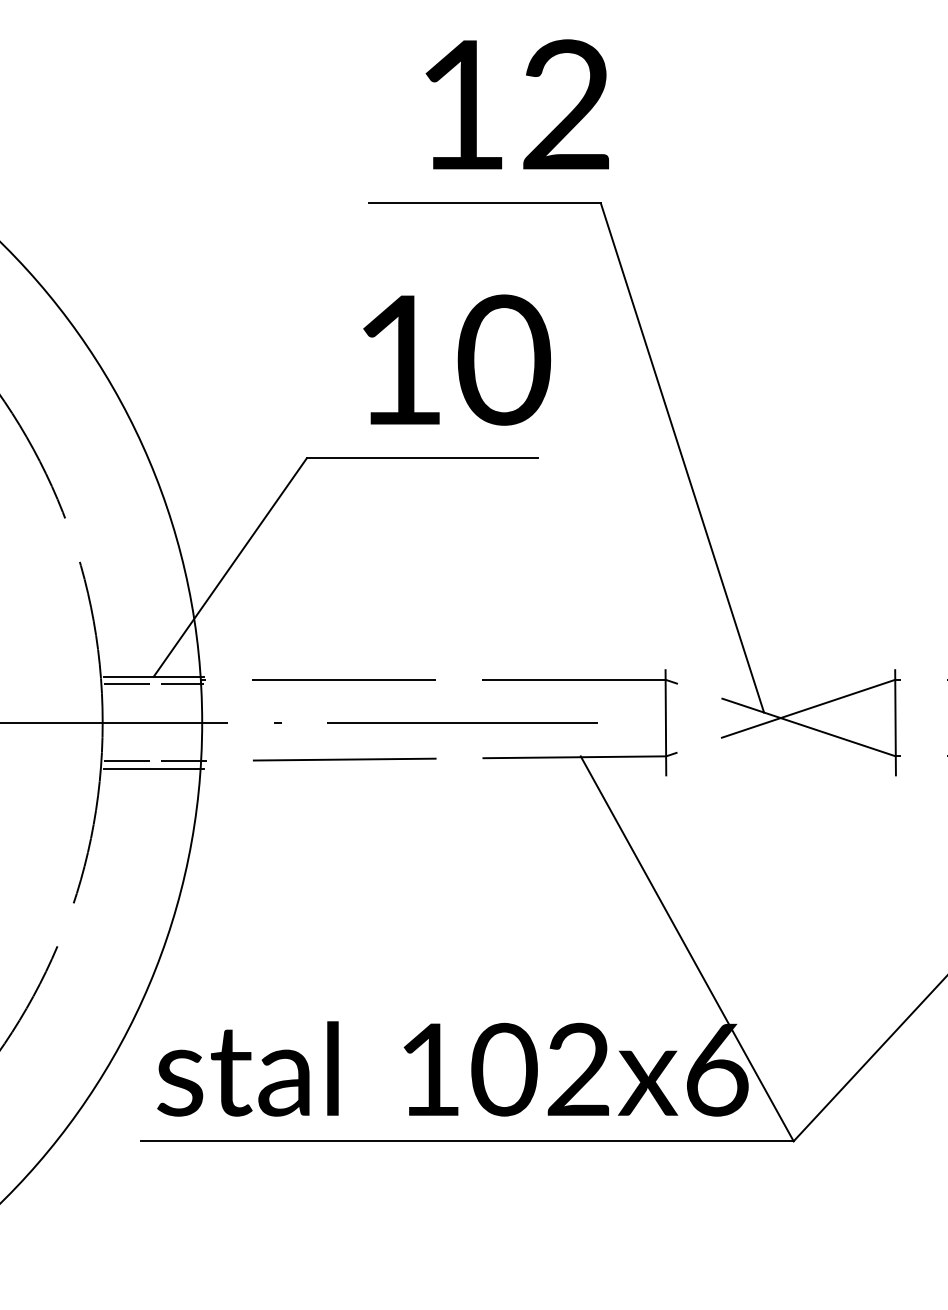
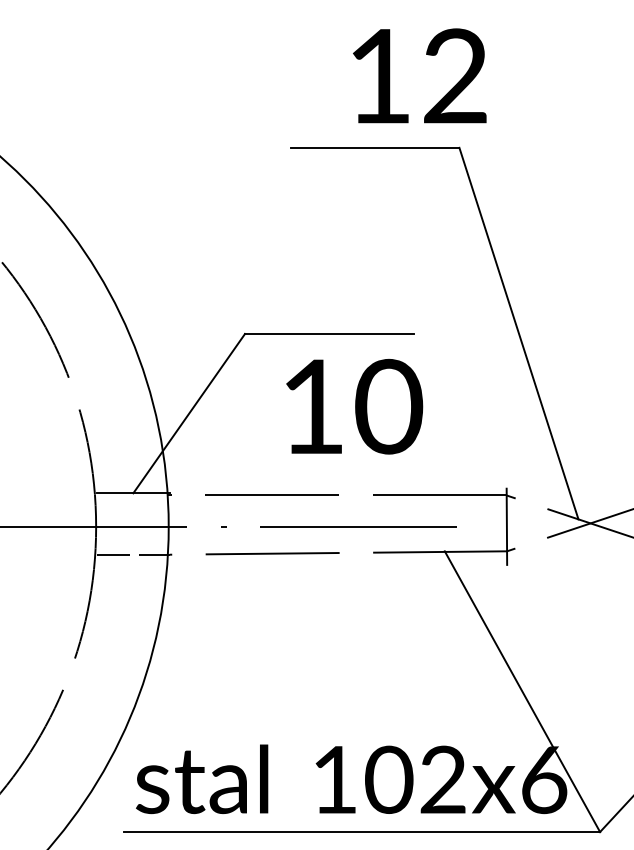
text: (516, 104) -> (419, 75), moved
text: (456, 359) -> (354, 406), moved
line: (153, 684) -> (133, 498), removed
line: (153, 768) -> (133, 560), removed

